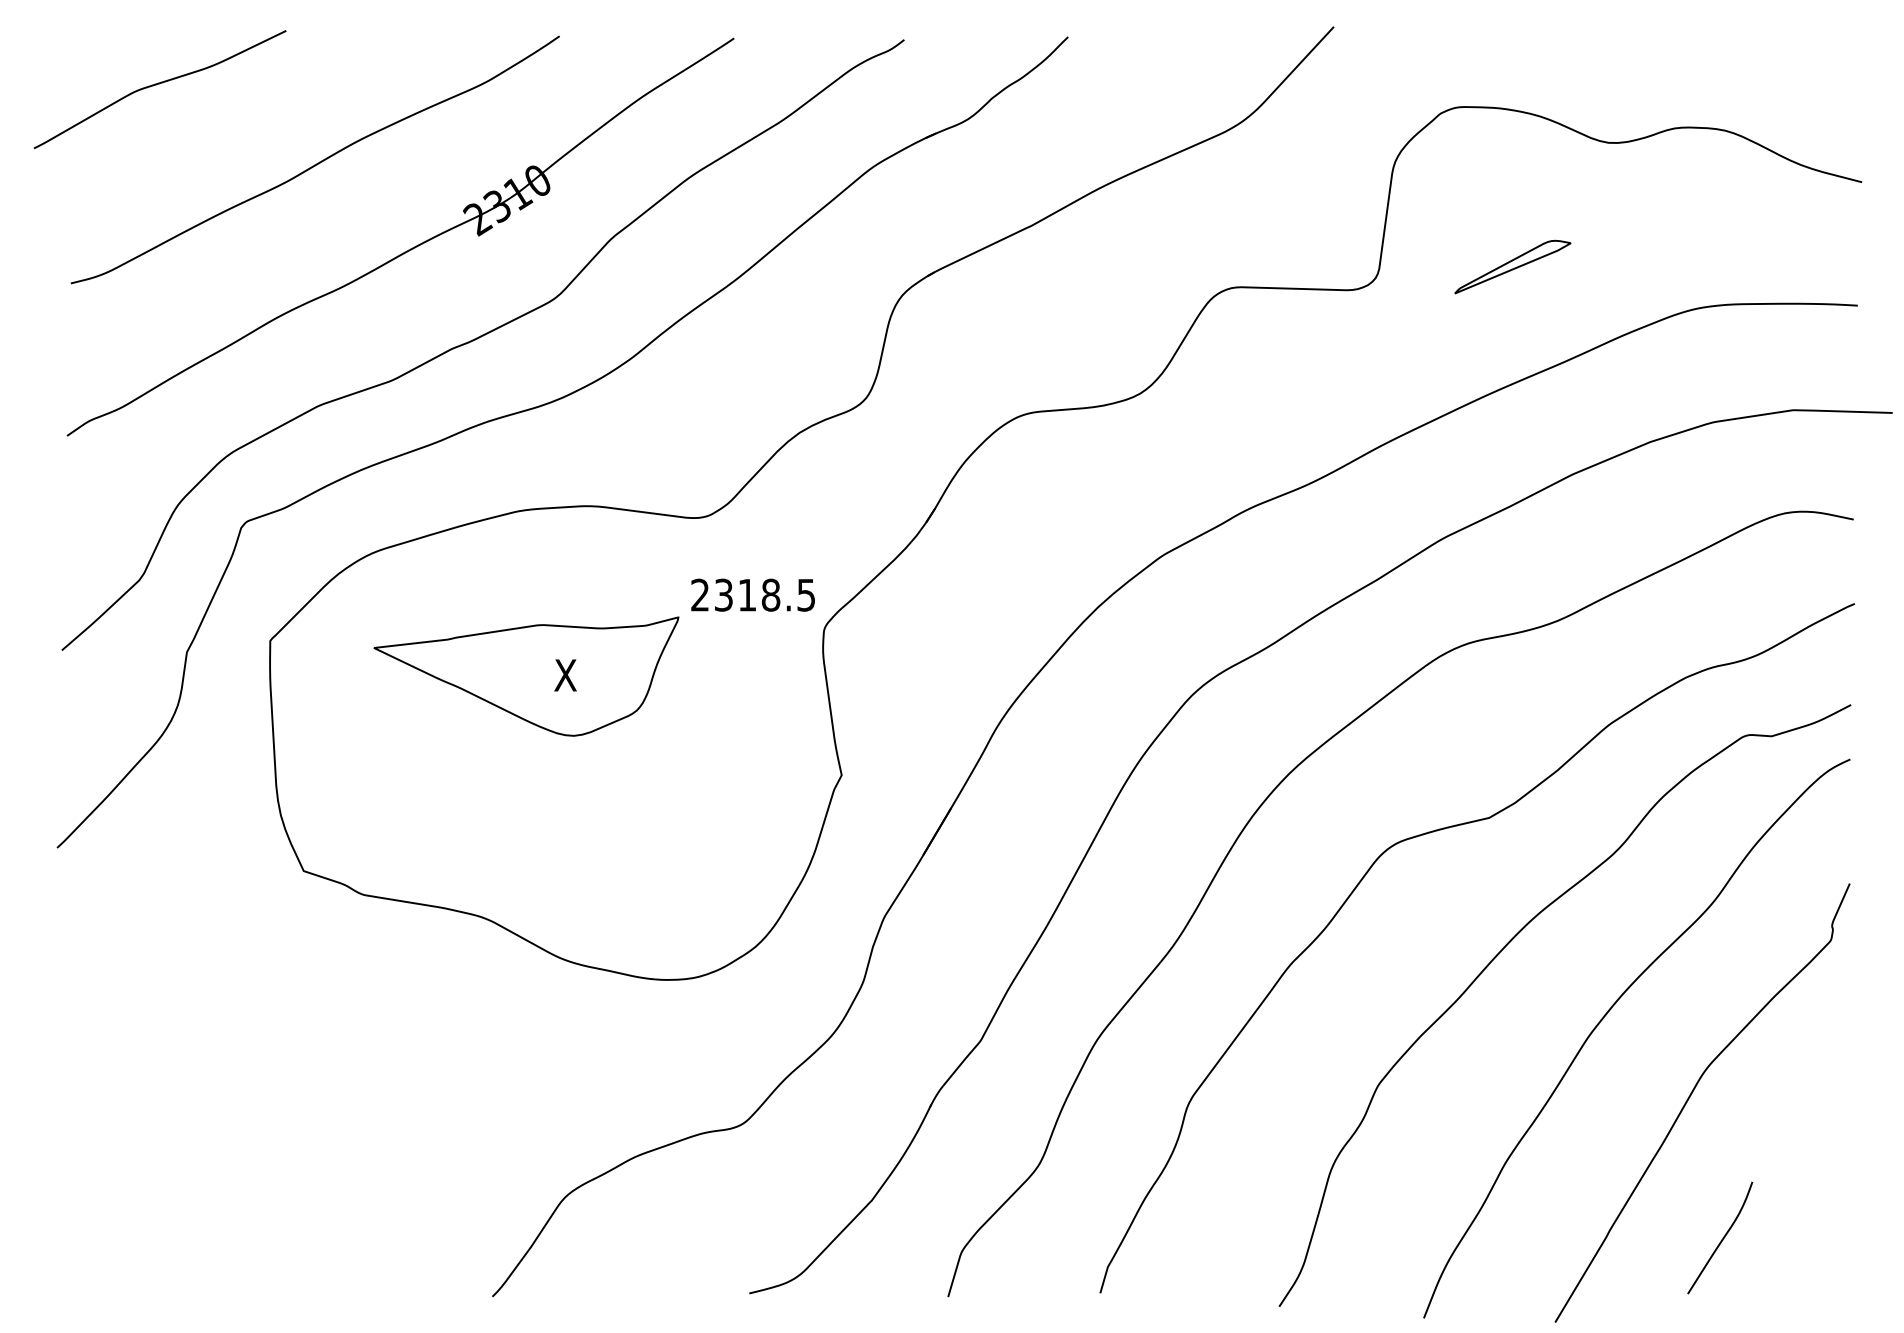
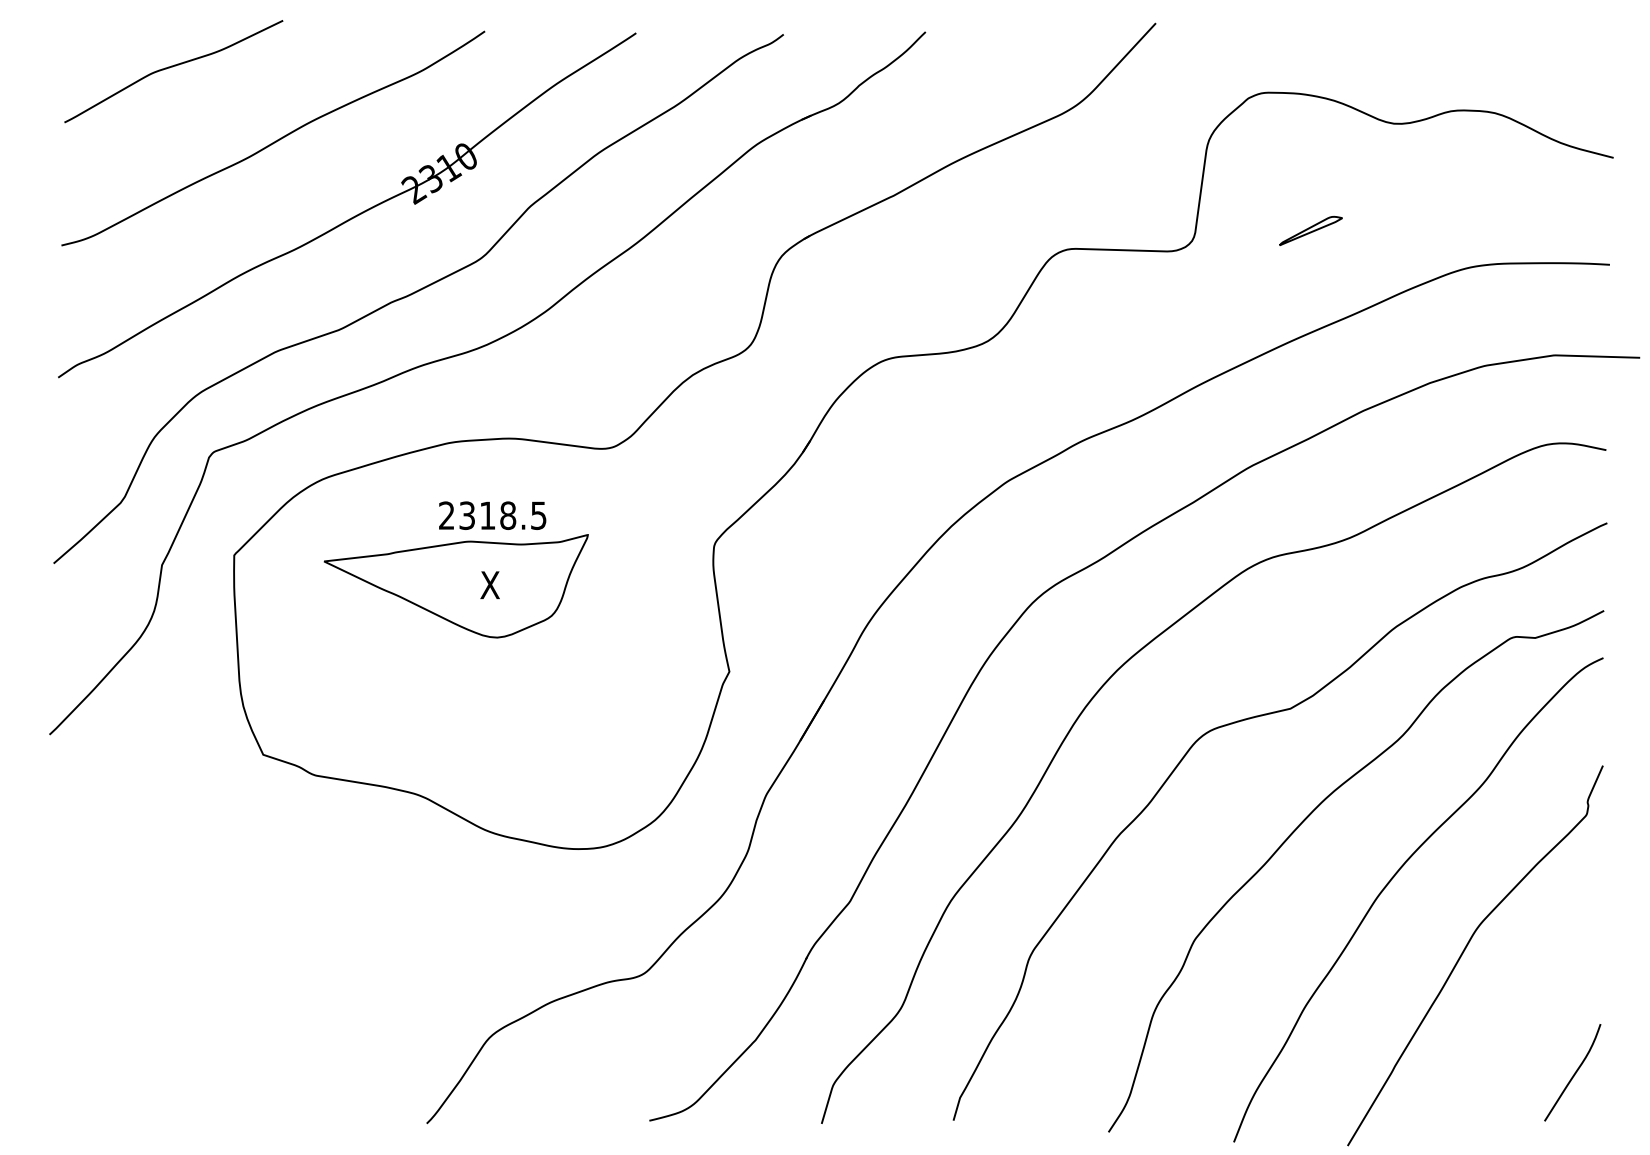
curve: (158, 84) -> (172, 67), moved
part: (1512, 266) -> (1310, 230), size x0.62
text: (752, 594) -> (492, 515), moved
curve: (1722, 1237) -> (1574, 1072), moved

